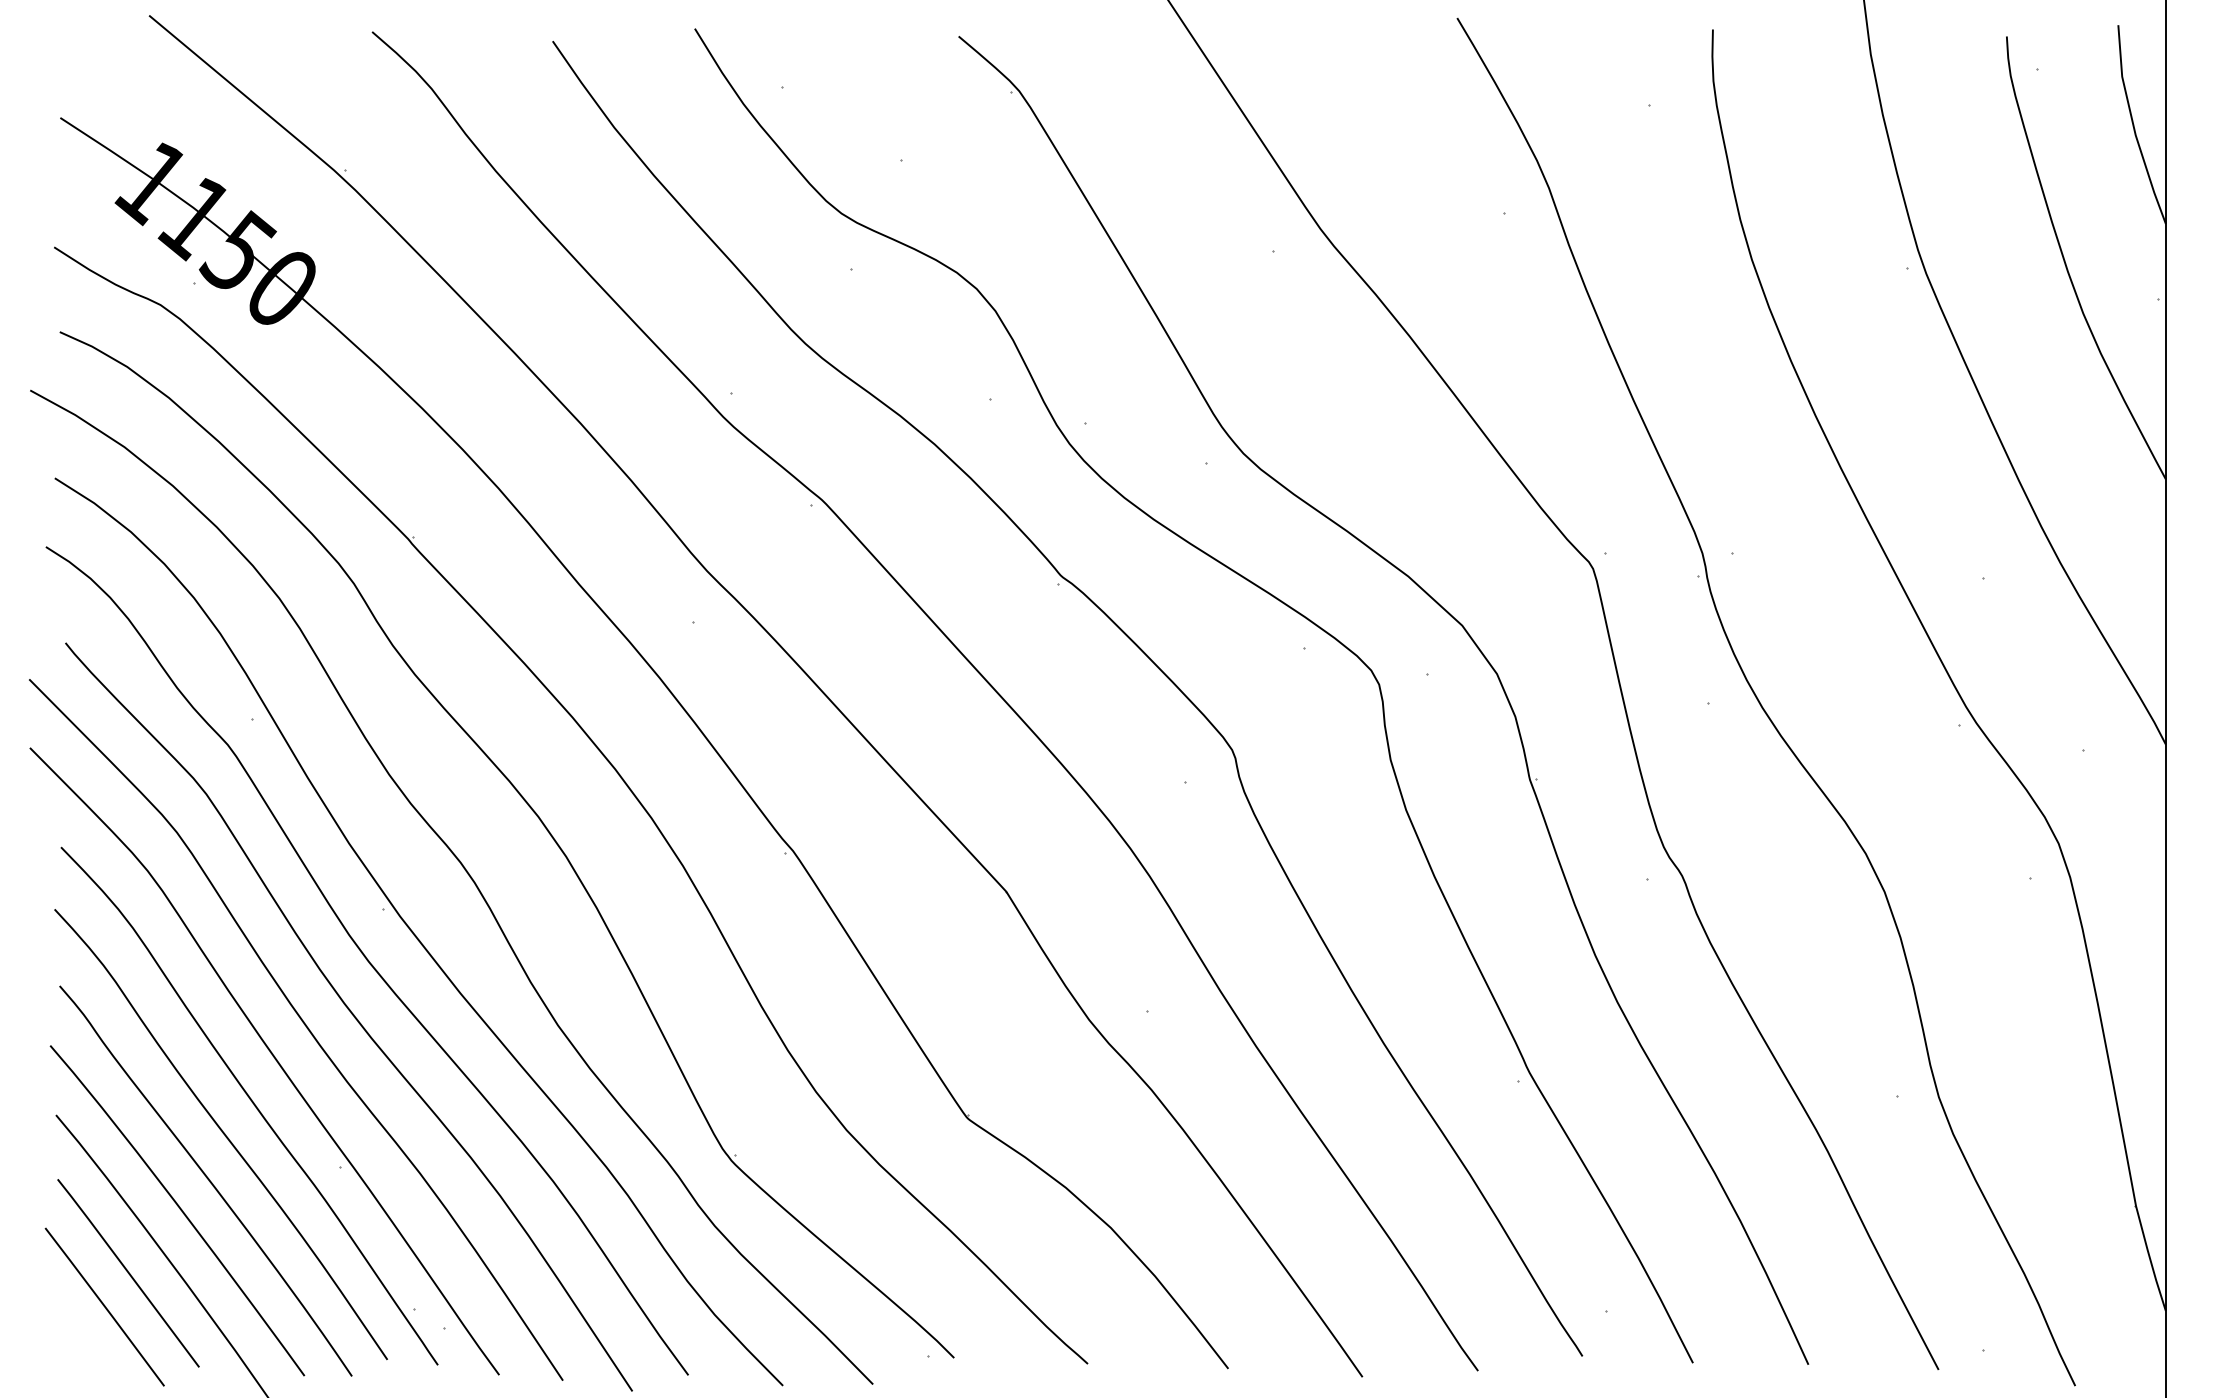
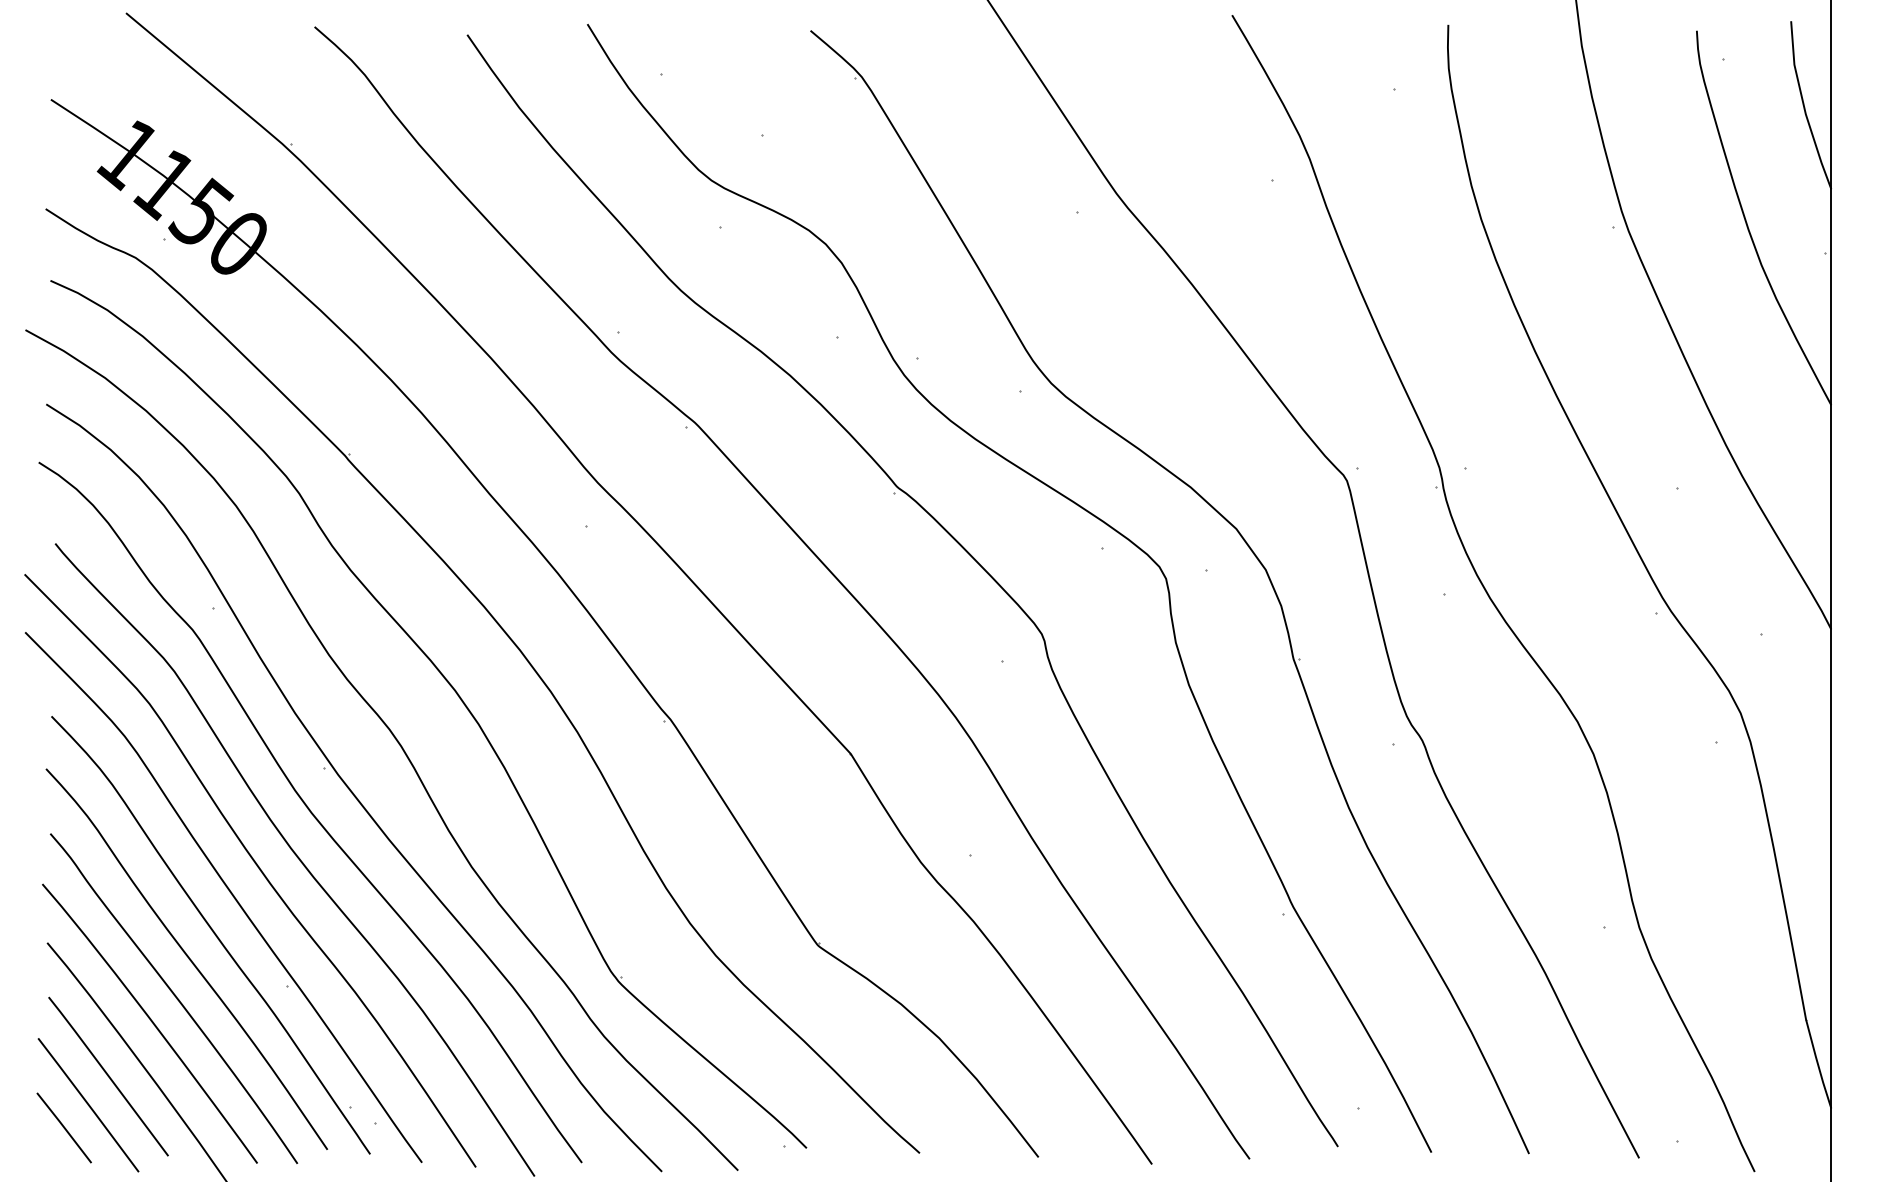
line: (75, 1333) -> (63, 1127), added

